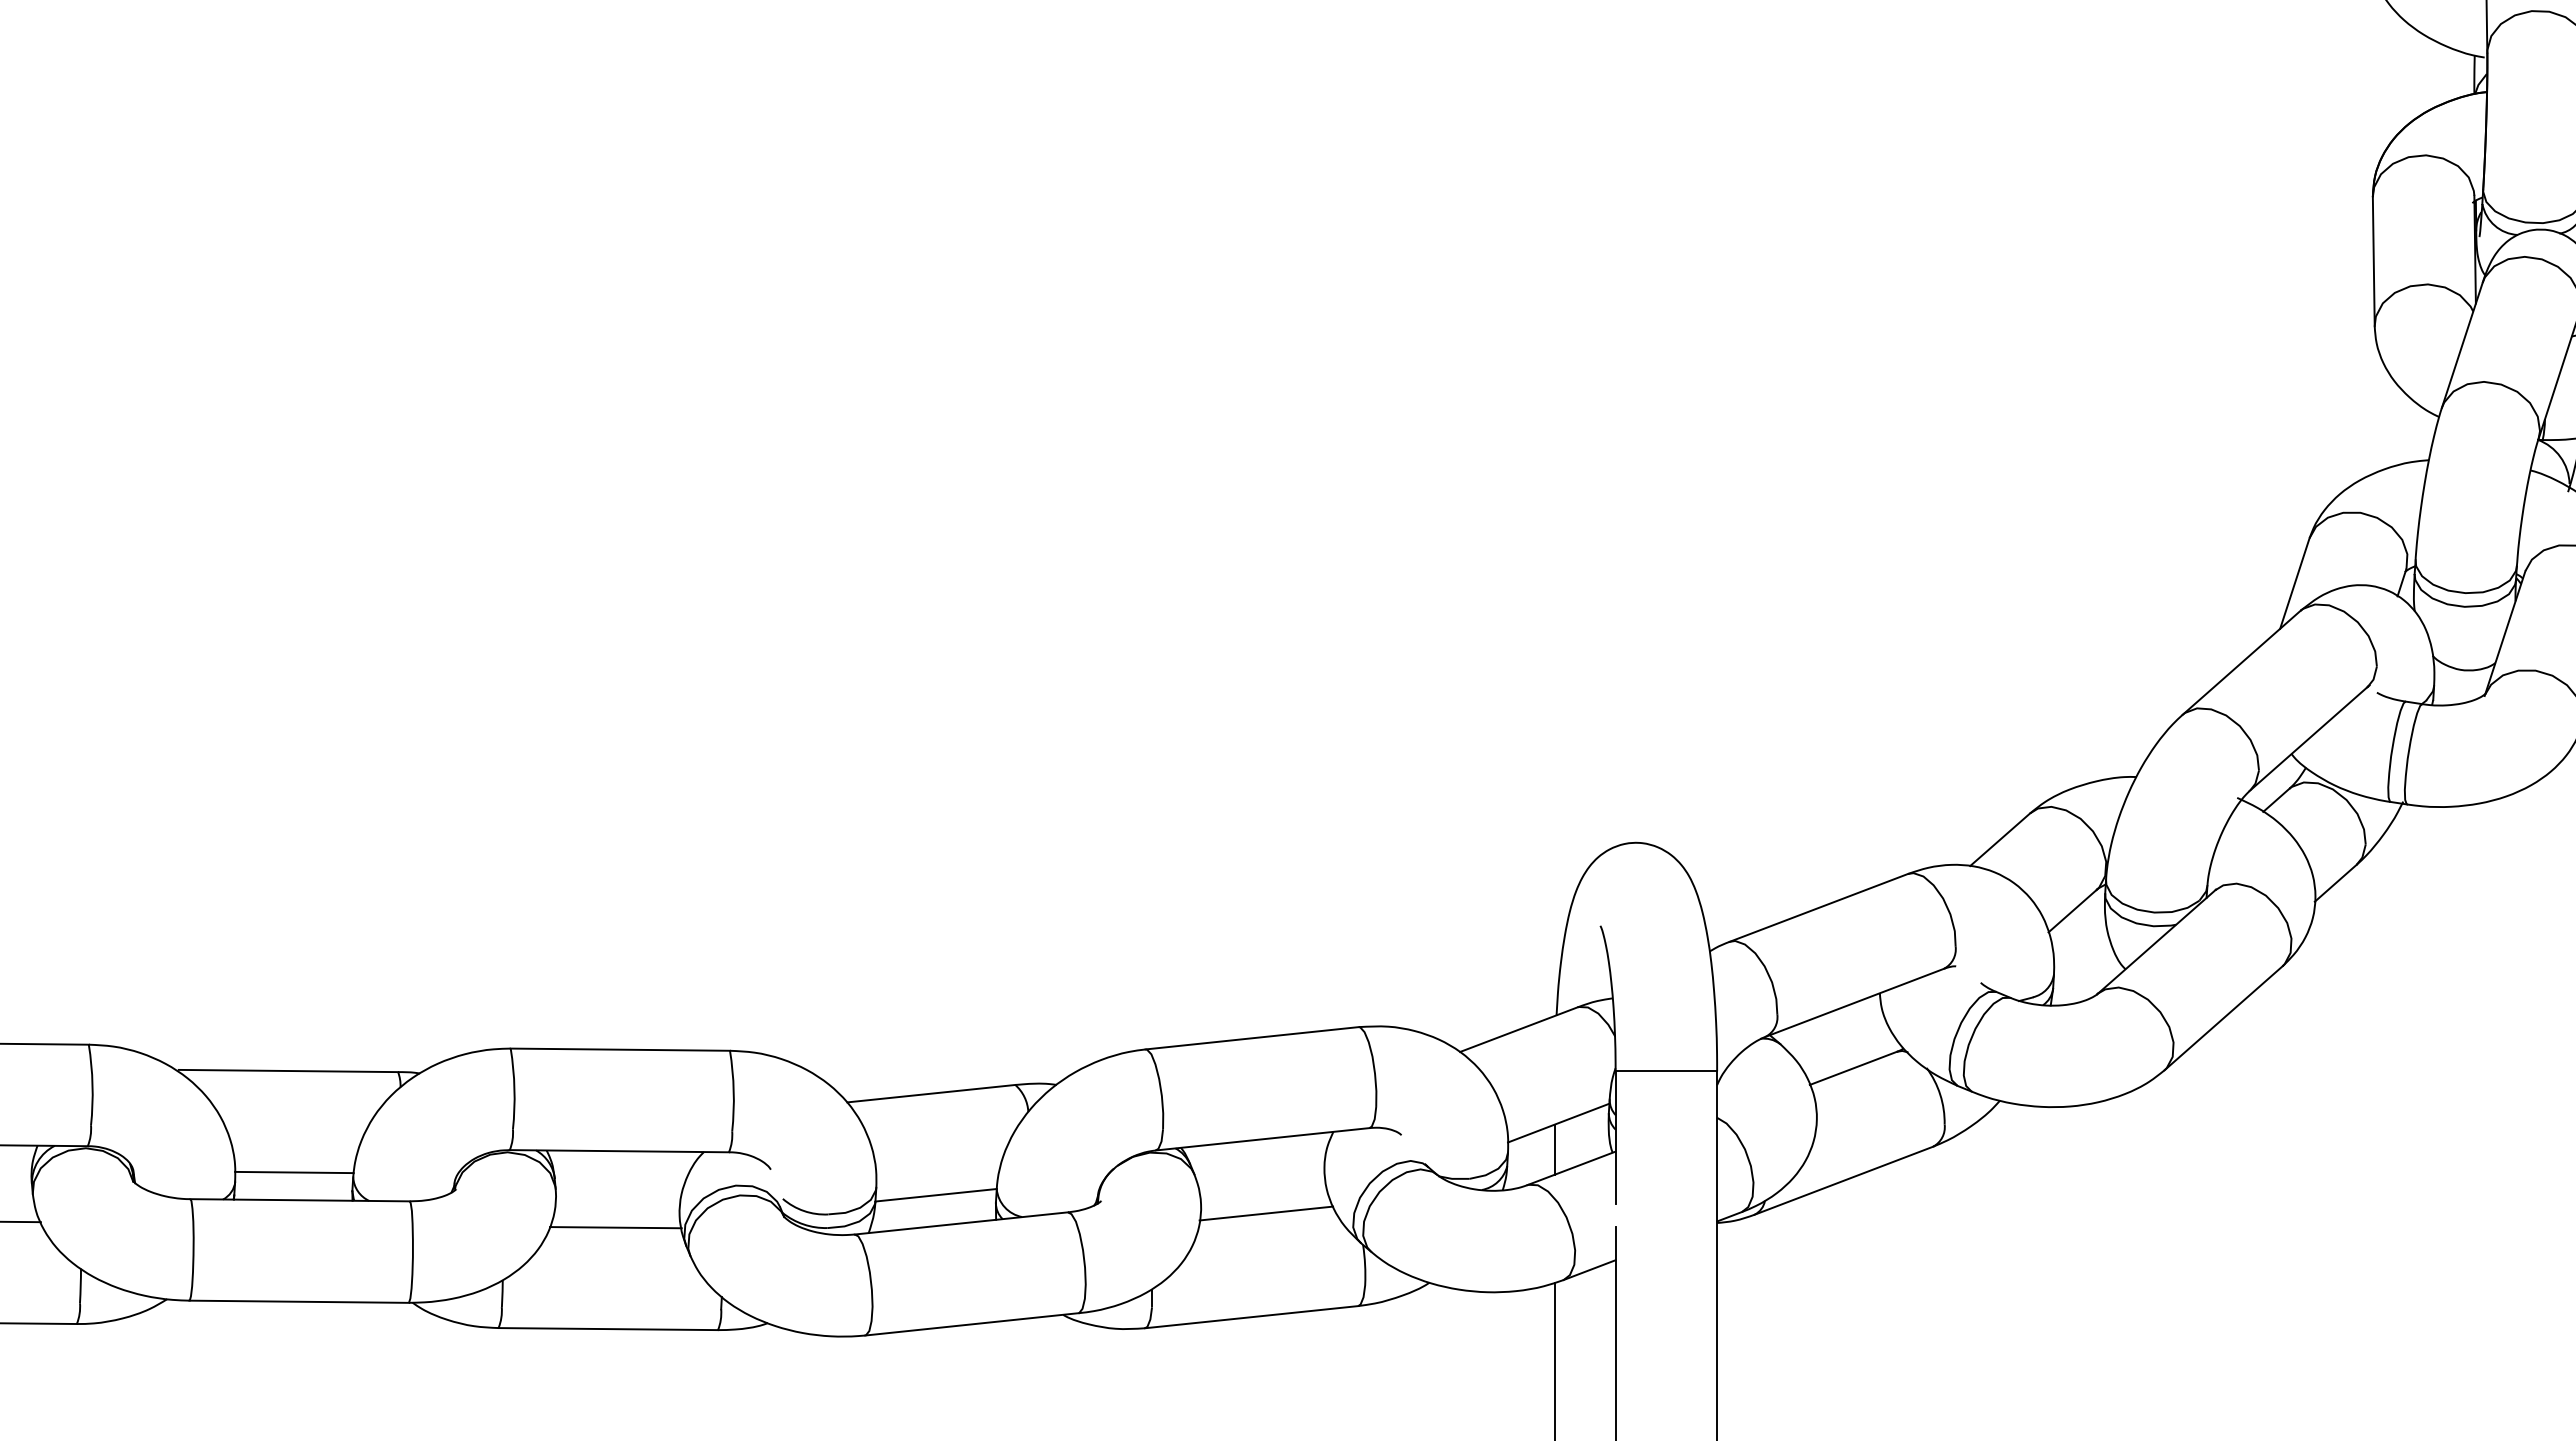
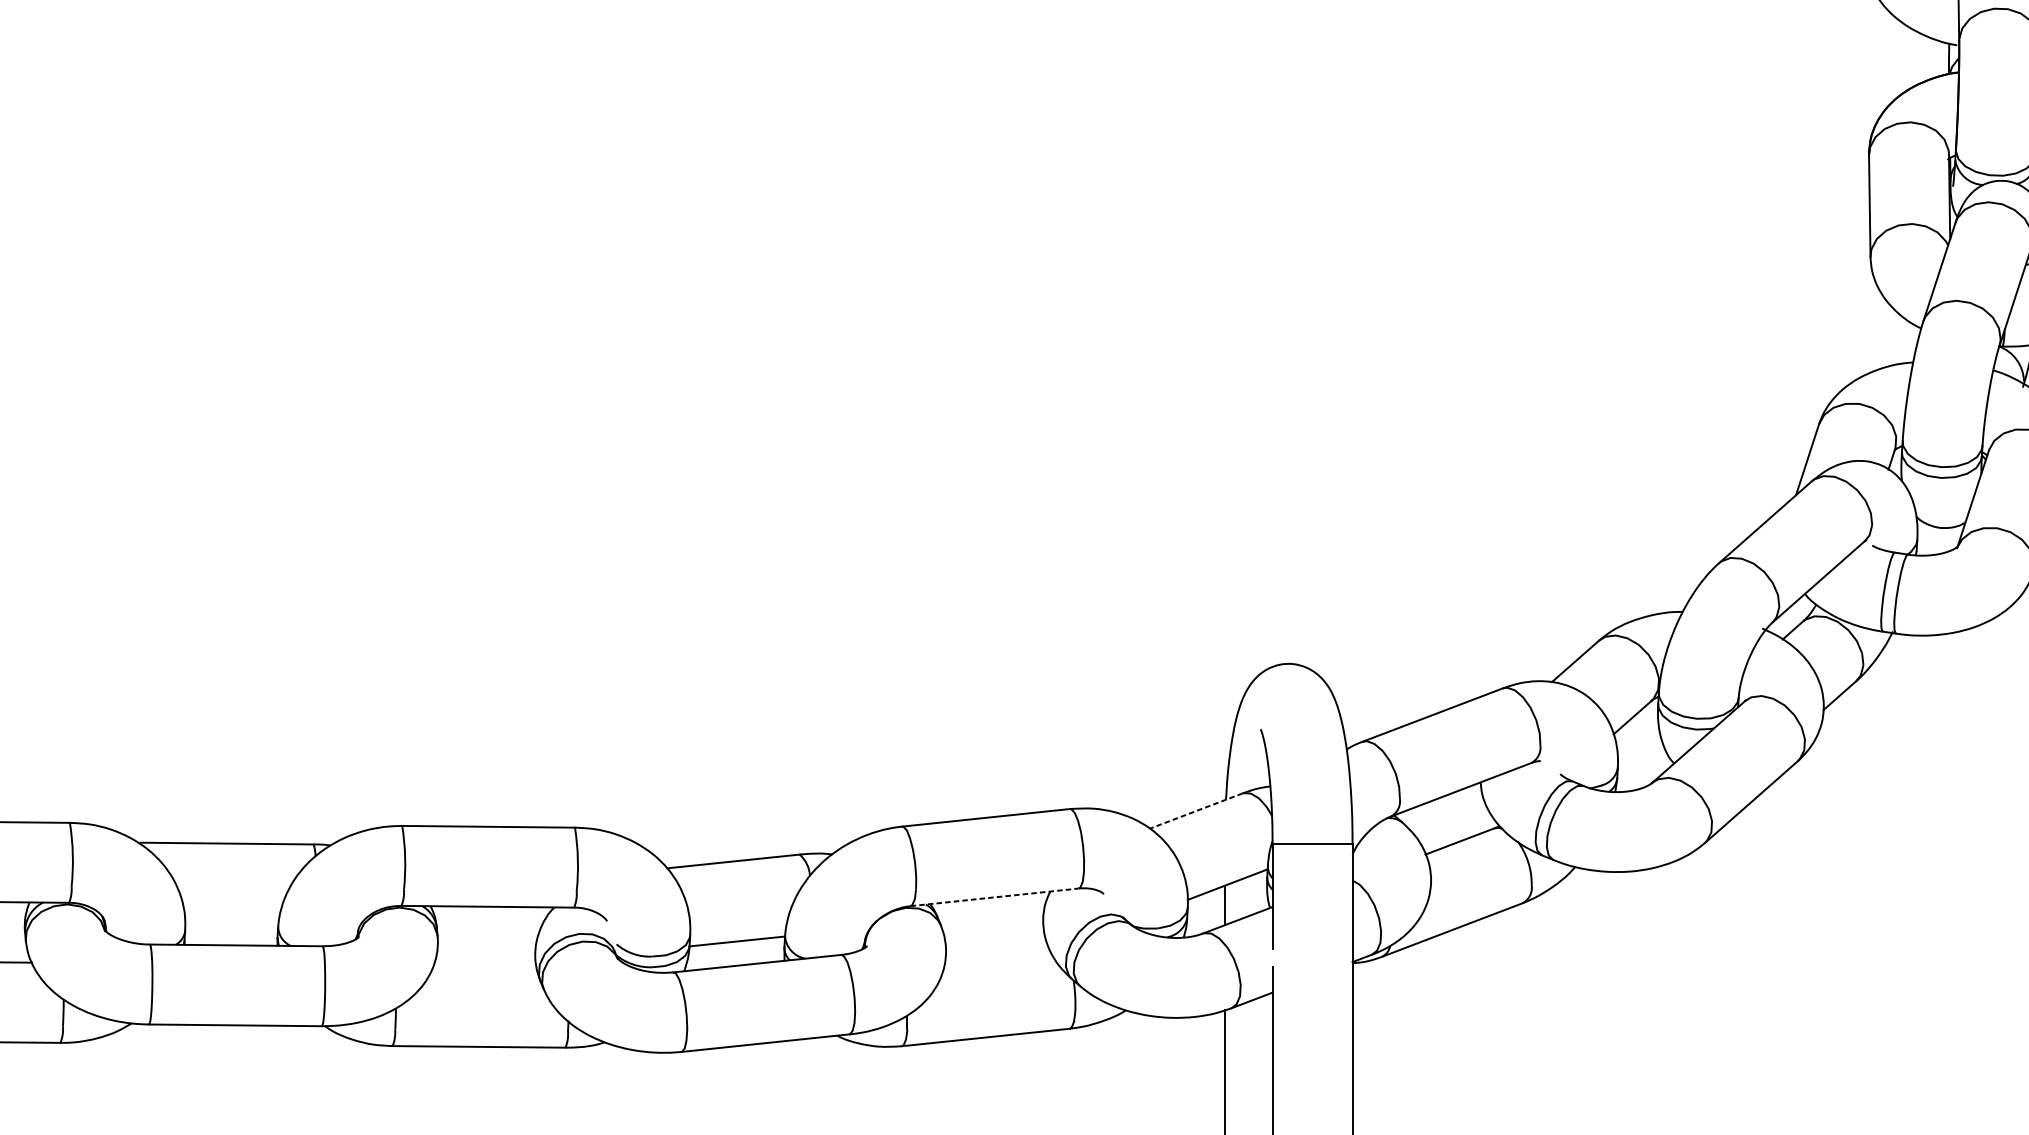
line: (1518, 1029) -> (1196, 810), solid -> dashed
line: (1263, 1139) -> (995, 897), solid -> dashed
line: (294, 1172) -> (231, 923), removed
line: (1266, 1213) -> (997, 955), removed
line: (615, 1227) -> (484, 966), removed

